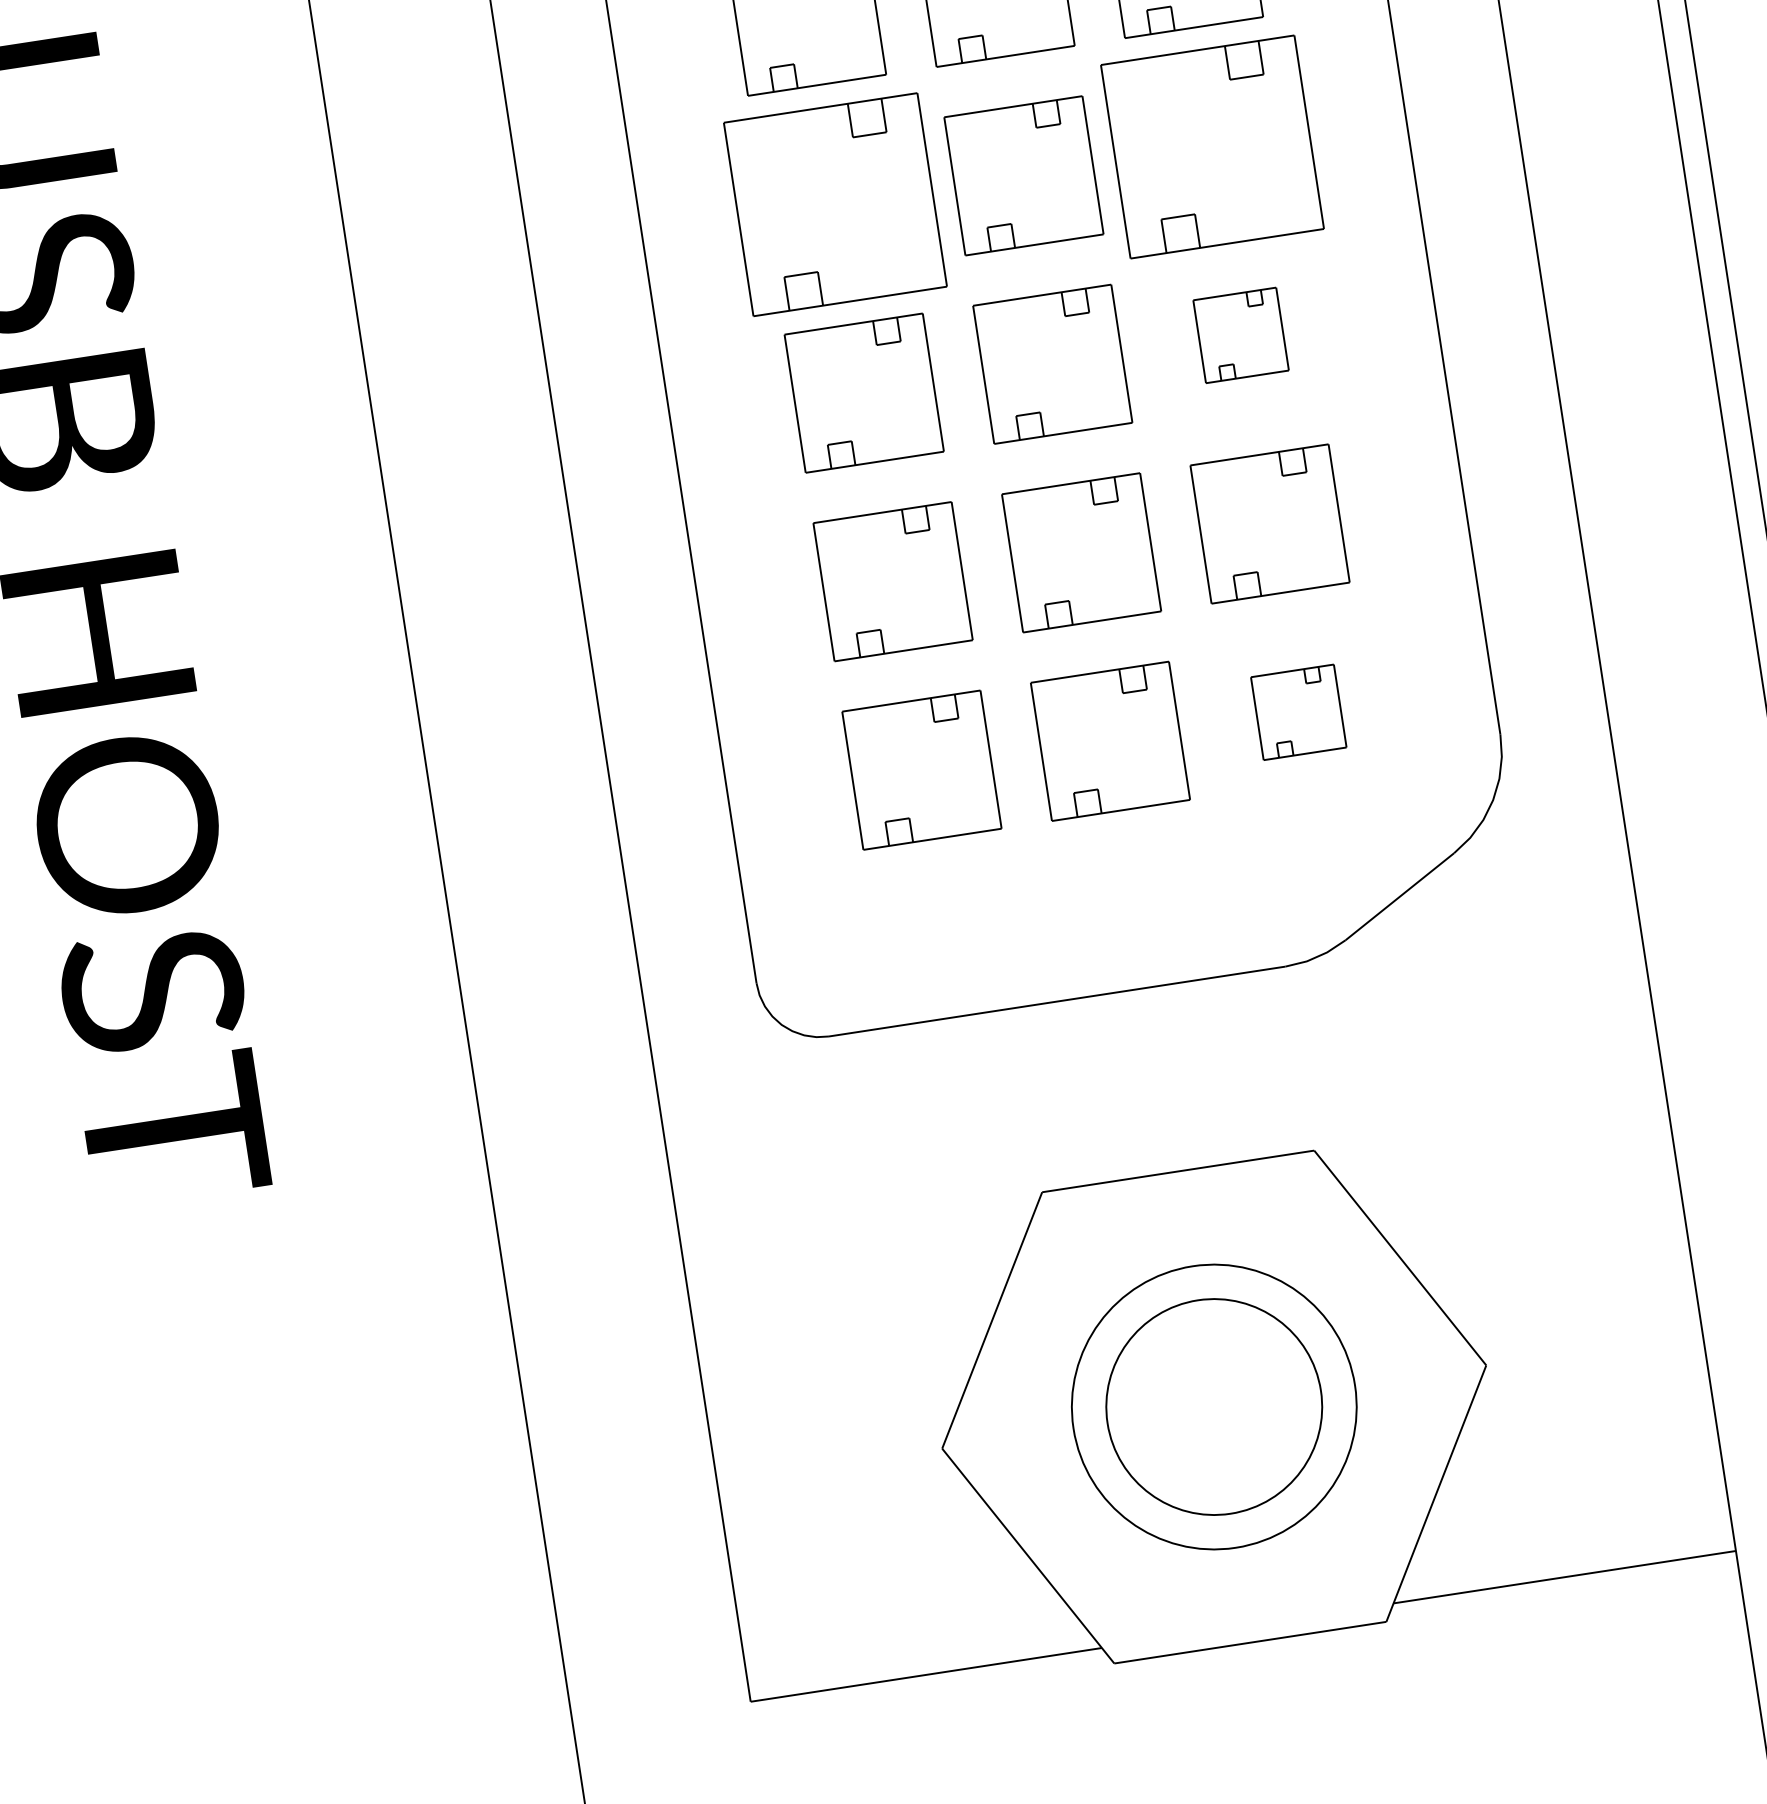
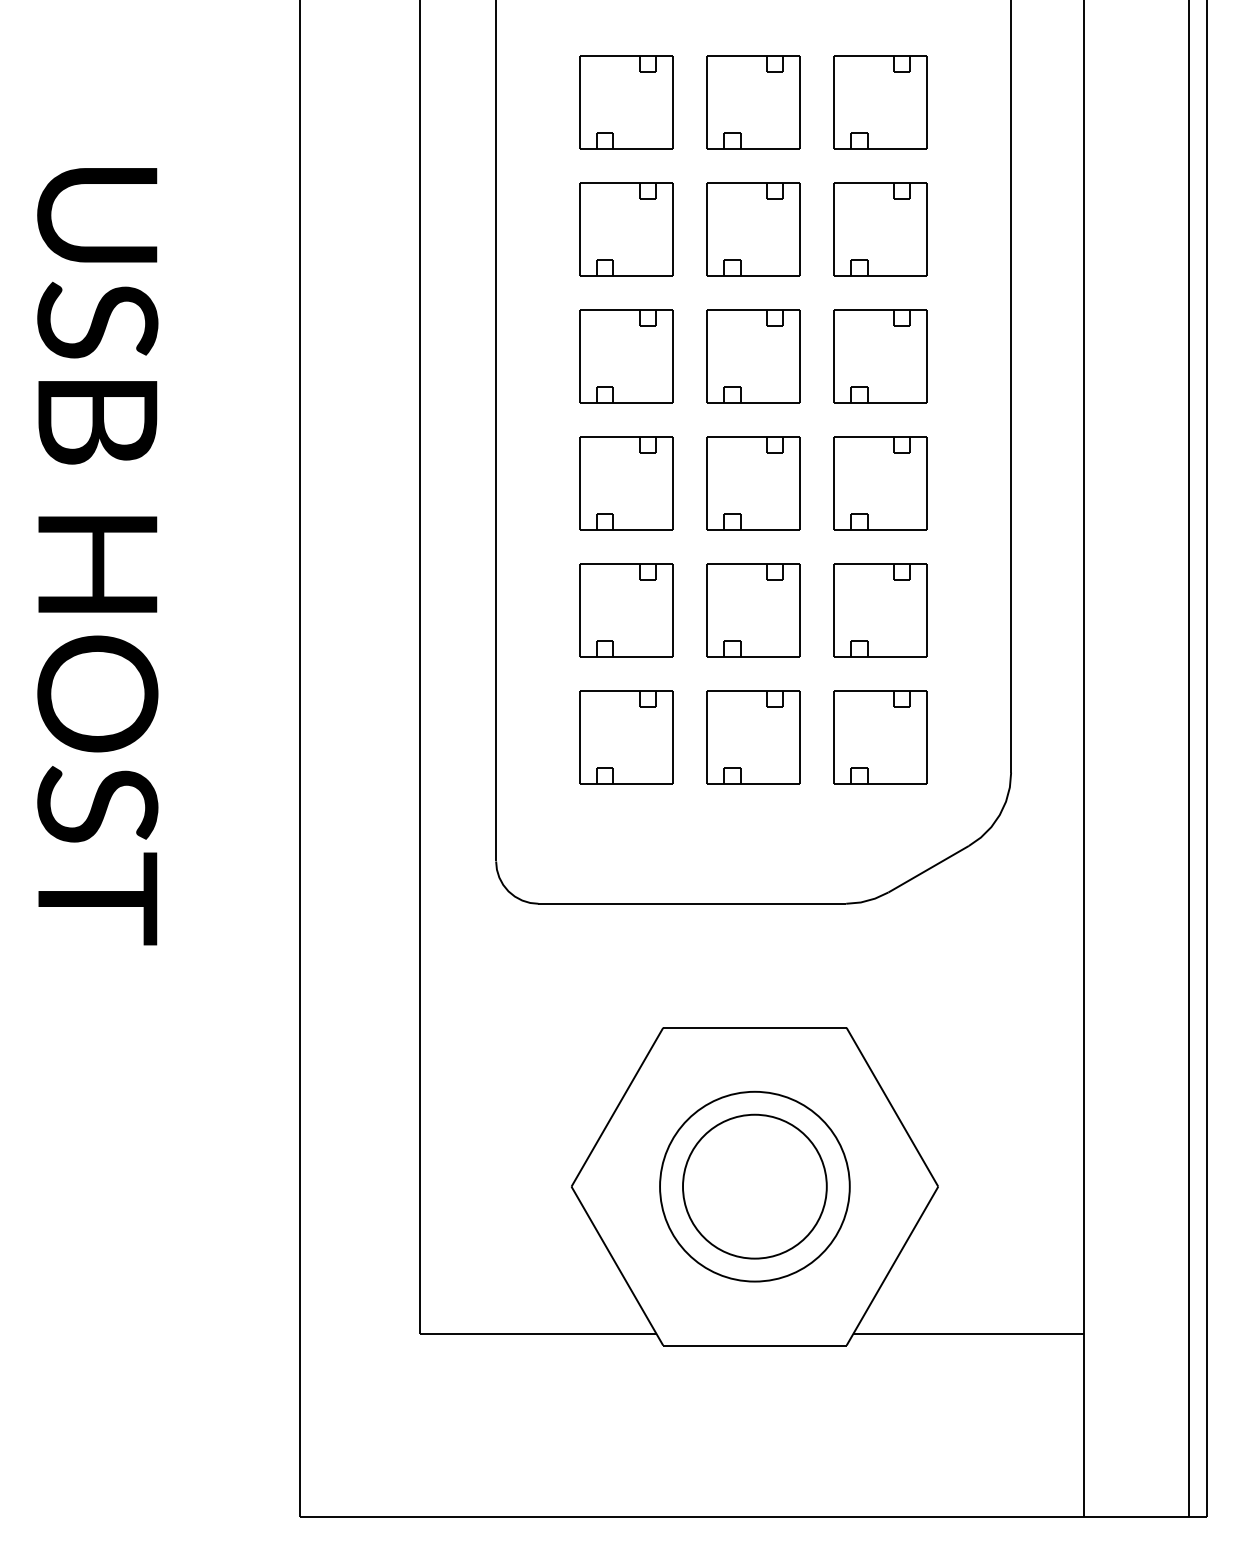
part: (1212, 146) -> (880, 356), size x0.71
part: (835, 204) -> (626, 356), size x0.71
part: (1240, 335) -> (880, 483), size x1.67
part: (1298, 712) -> (880, 737), size x1.67

